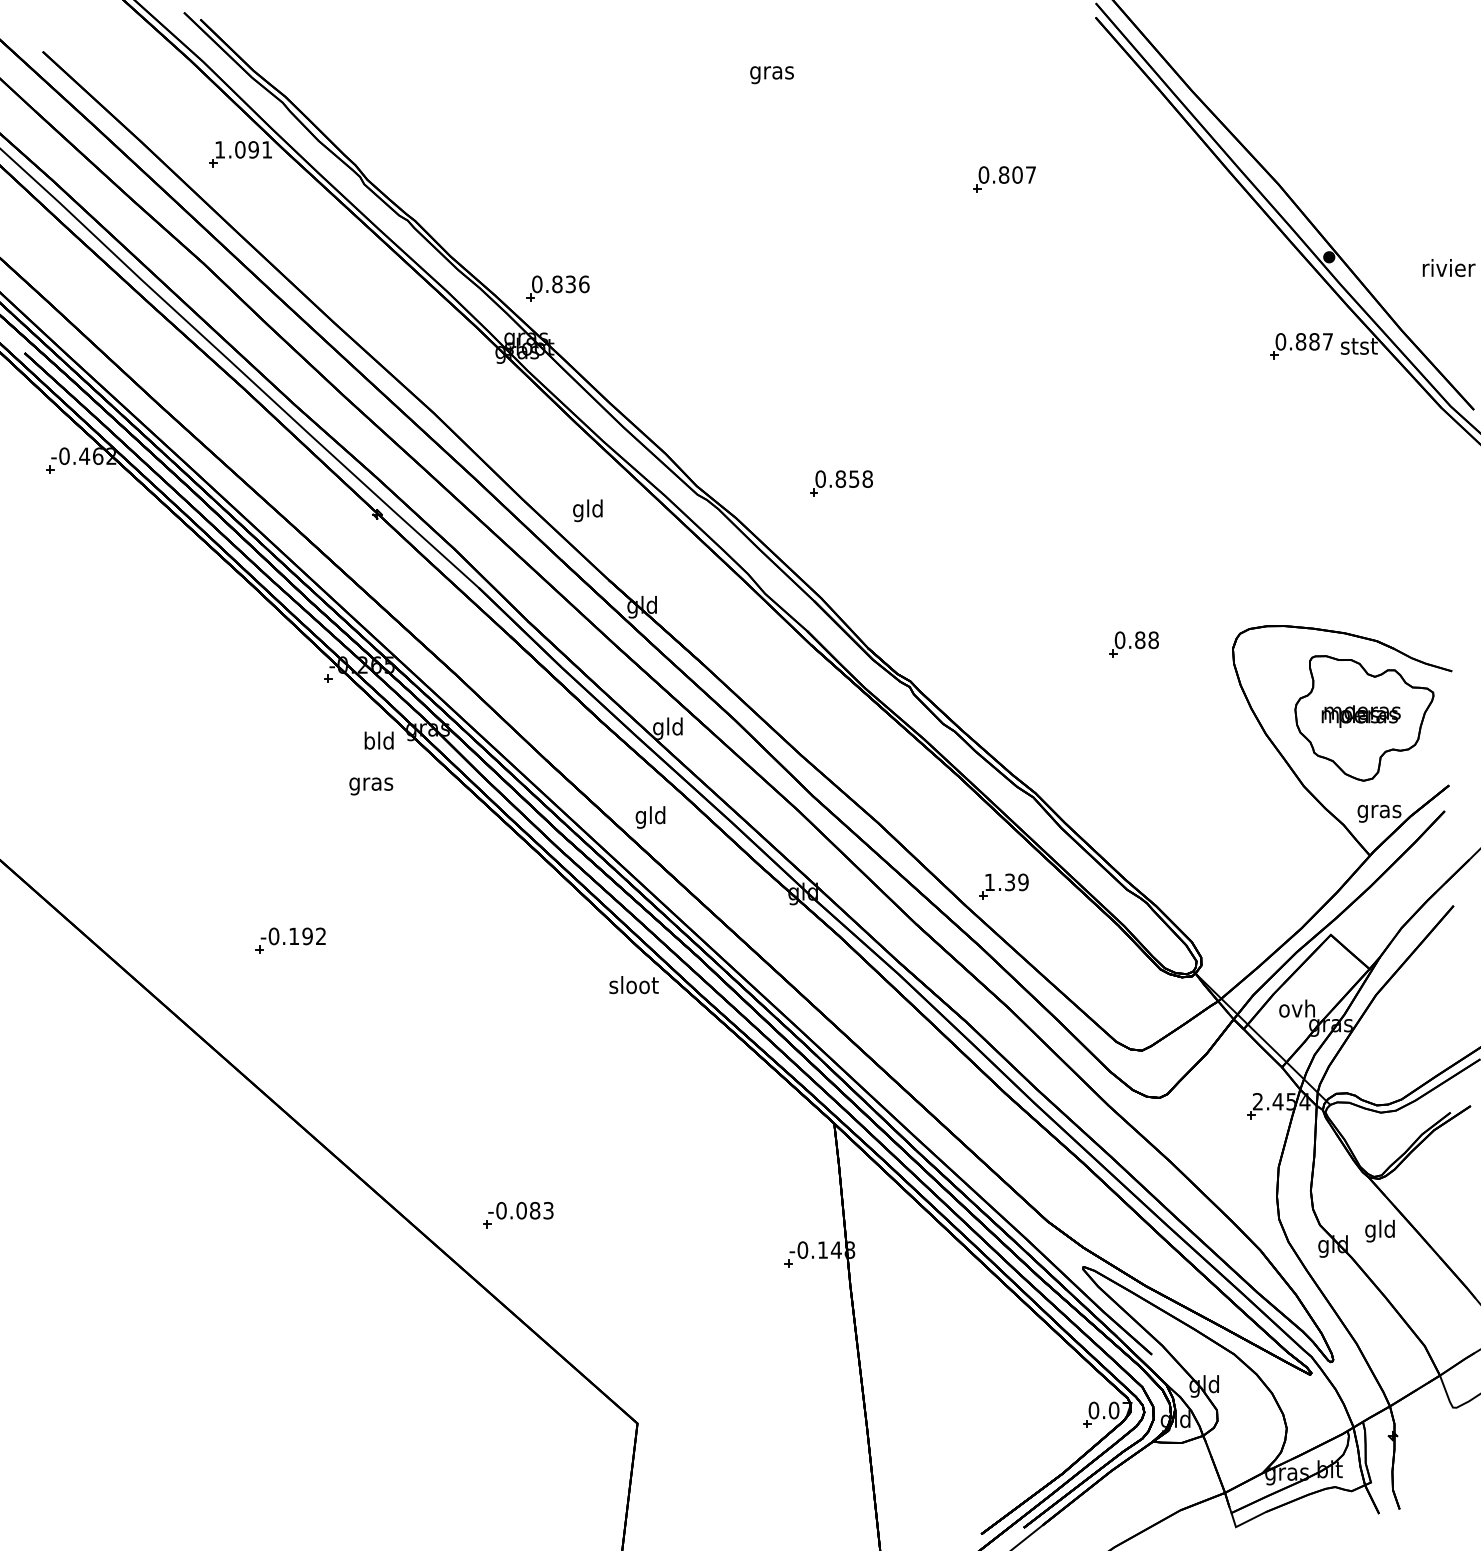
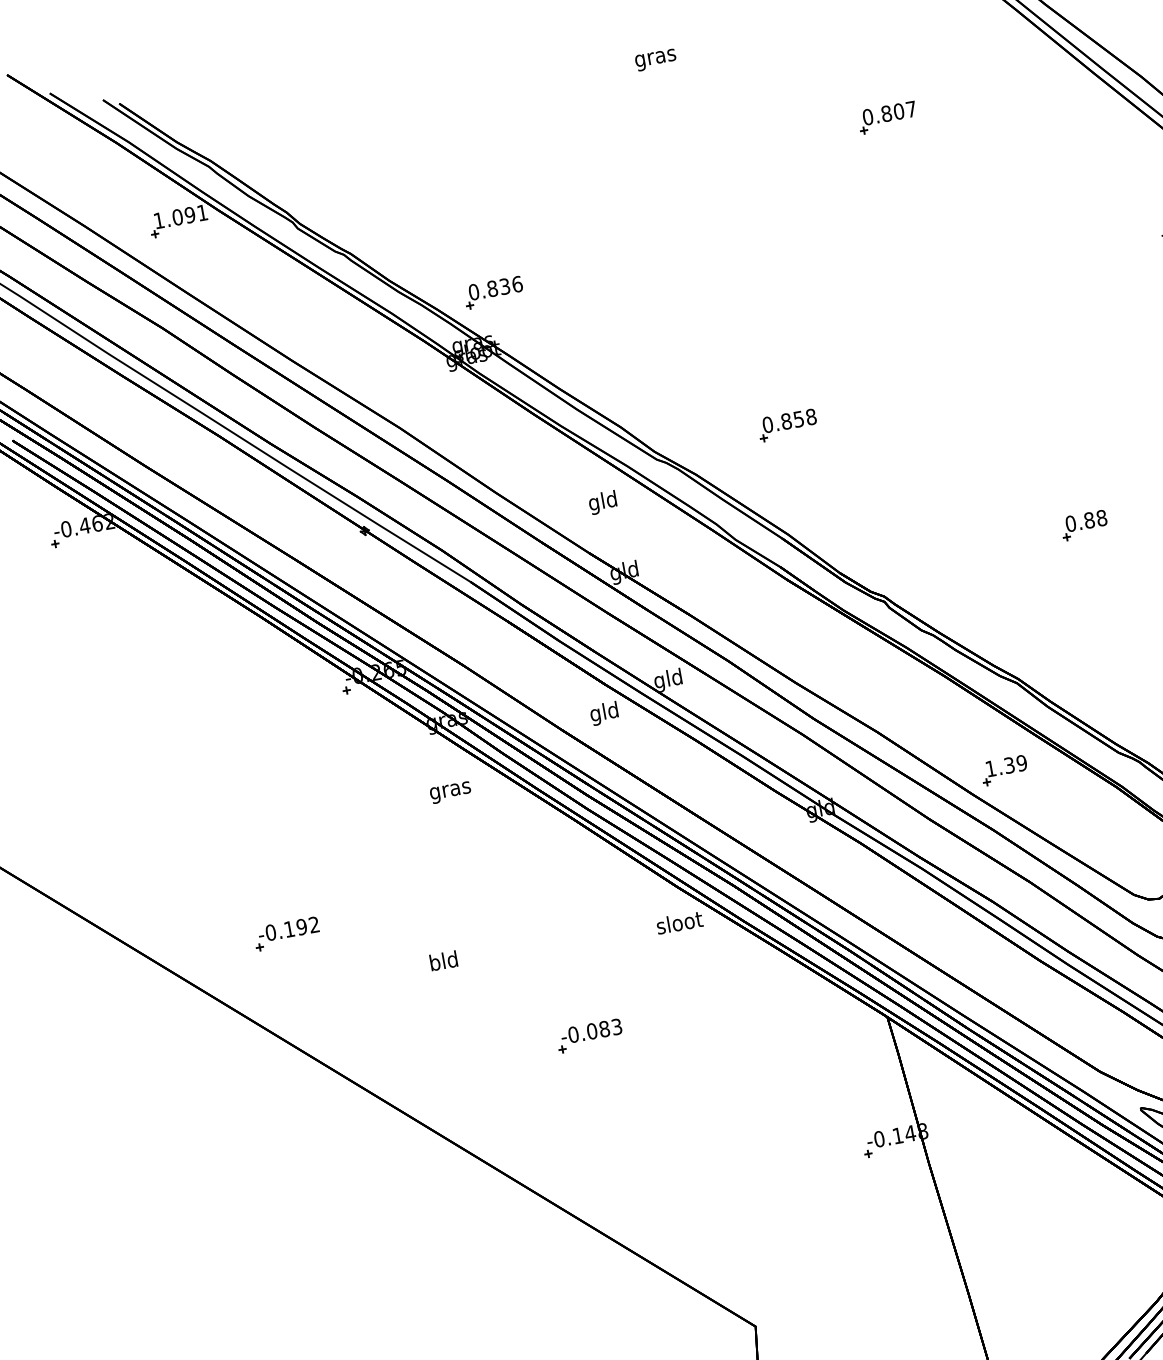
text: (587, 510) -> (602, 502), moved
text: (378, 740) -> (443, 960), moved
text: (371, 786) -> (450, 792), moved
text: (650, 817) -> (604, 713), moved
part: (290, 940) -> (286, 933), moved
part: (518, 1215) -> (590, 1036), moved

